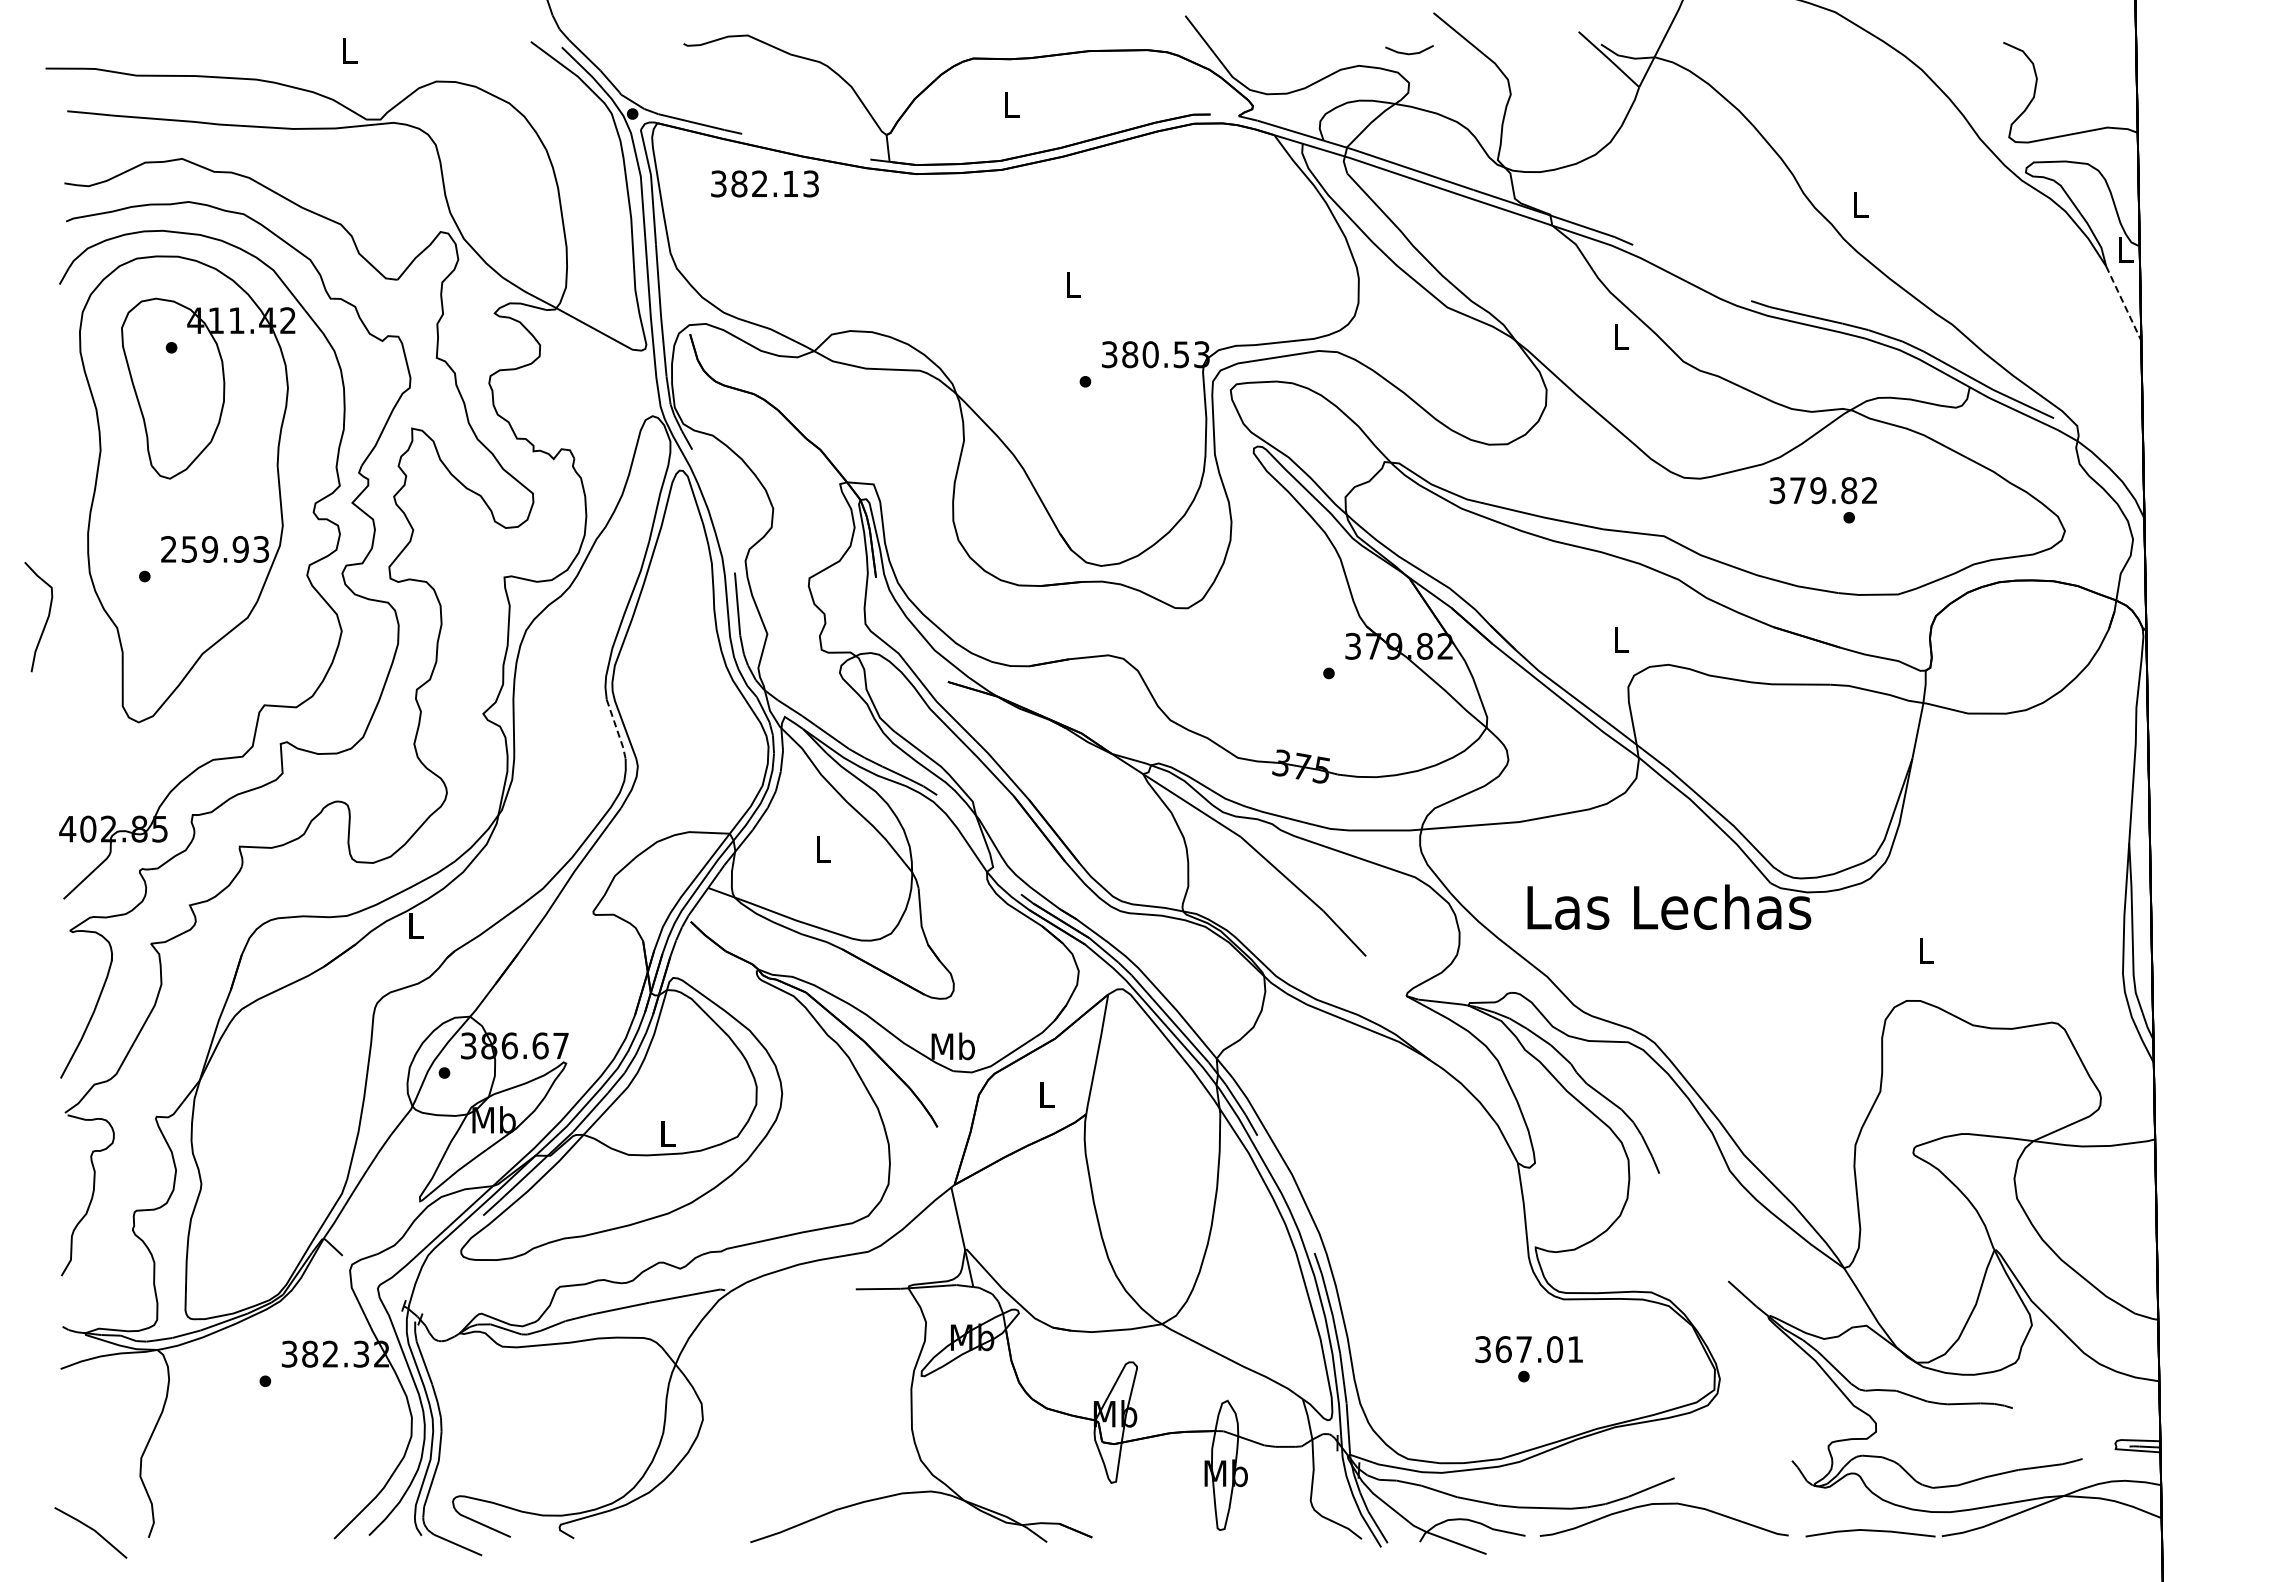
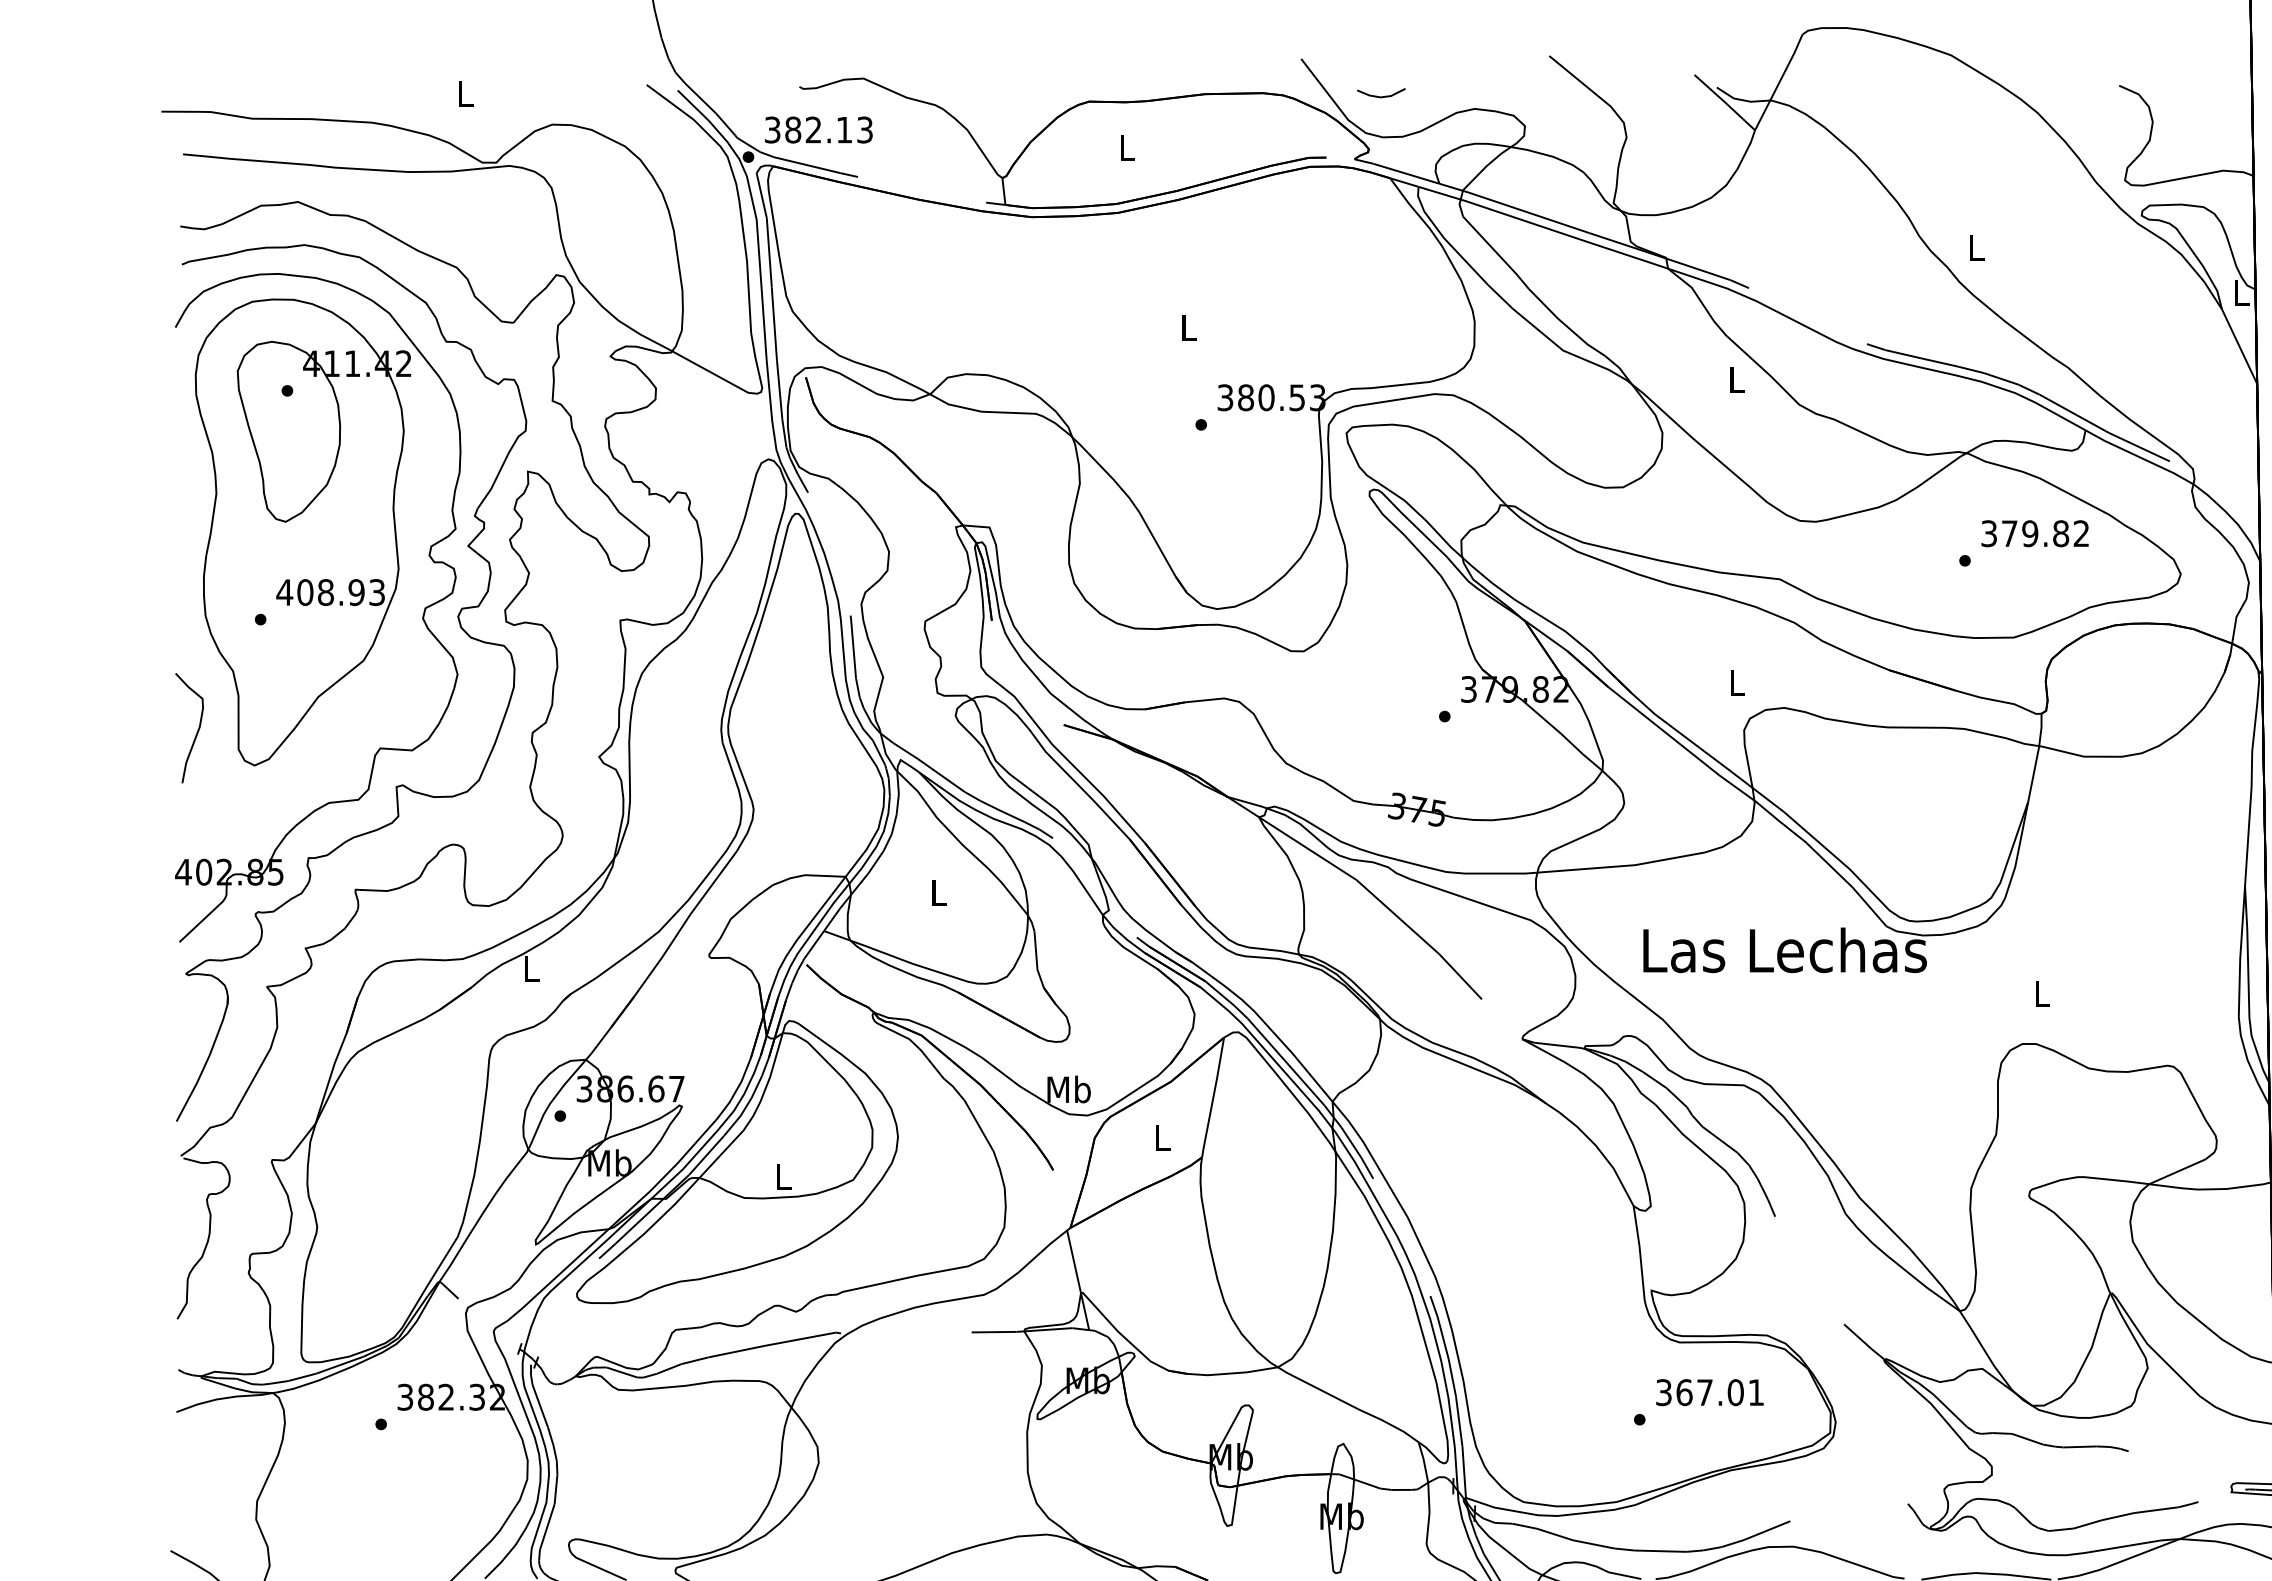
line: (1409, 53) -> (1381, 96), moved
text: (764, 183) -> (818, 129), moved
line: (2123, 304) -> (2239, 347), dashed -> solid
text: (1822, 490) -> (2034, 533), moved
text: (189, 549) -> (305, 592), 259.93 -> 408.93
curve: (45, 621) -> (196, 732), moved
line: (617, 730) -> (733, 773), dashed -> solid
text: (1528, 1349) -> (1709, 1392), moved

